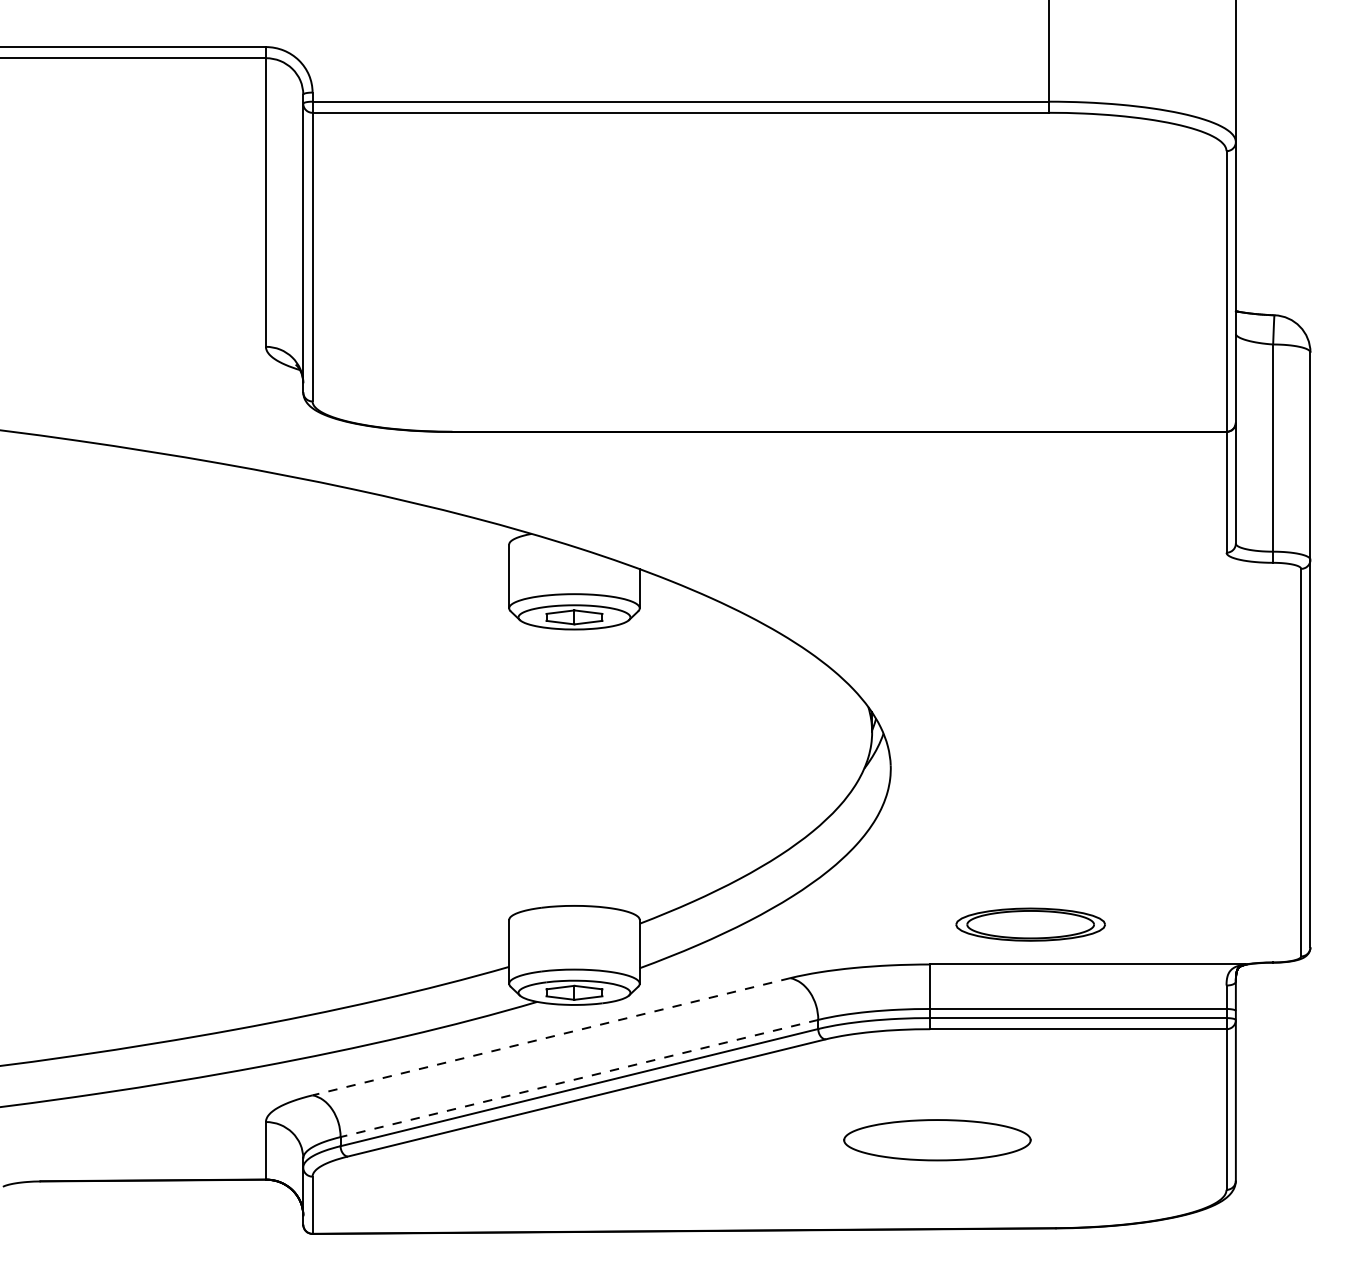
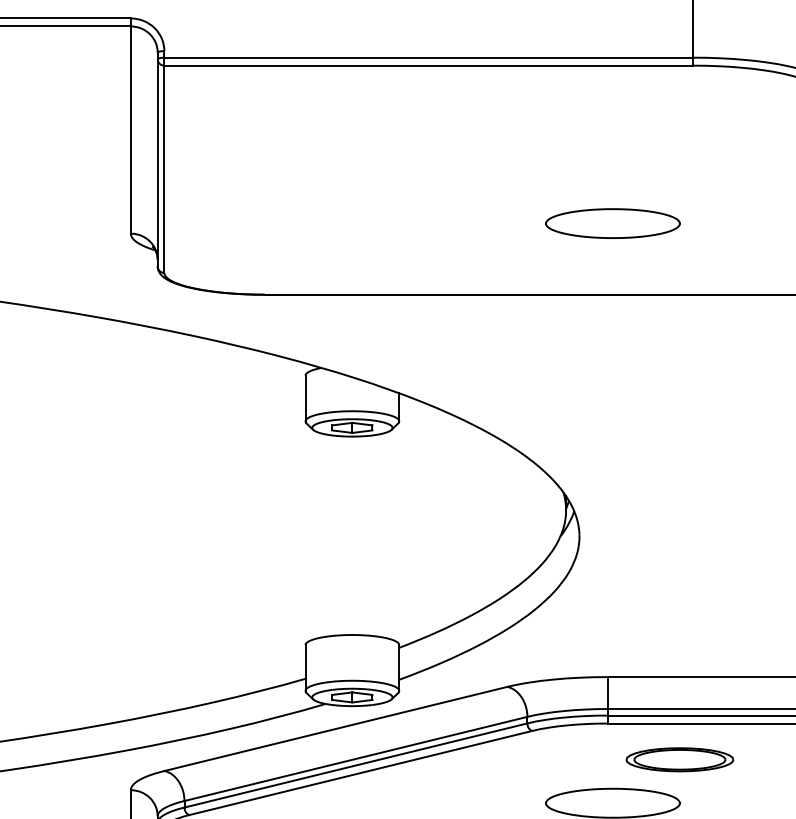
part: (937, 332) -> (613, 223), added
part: (1030, 924) -> (679, 759), moved
line: (551, 1036) -> (335, 728), dashed -> solid
line: (579, 1078) -> (356, 758), dashed -> solid

